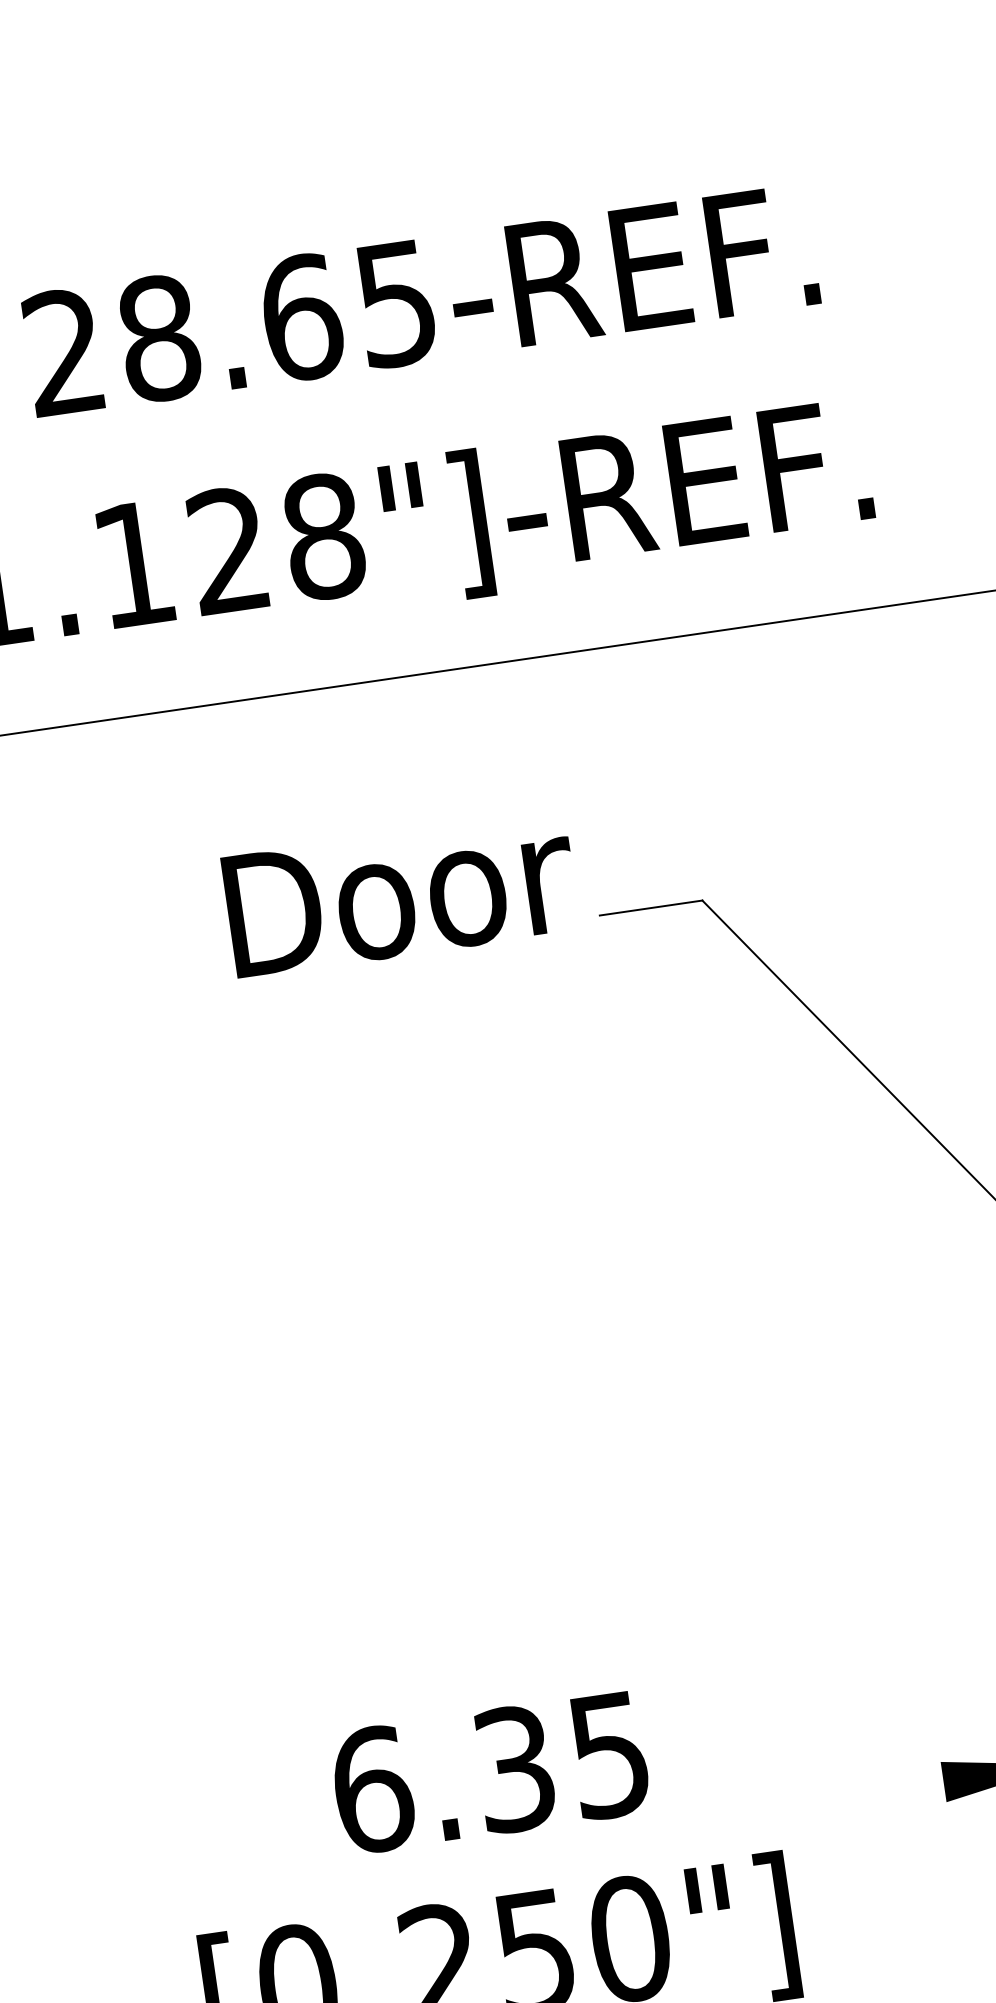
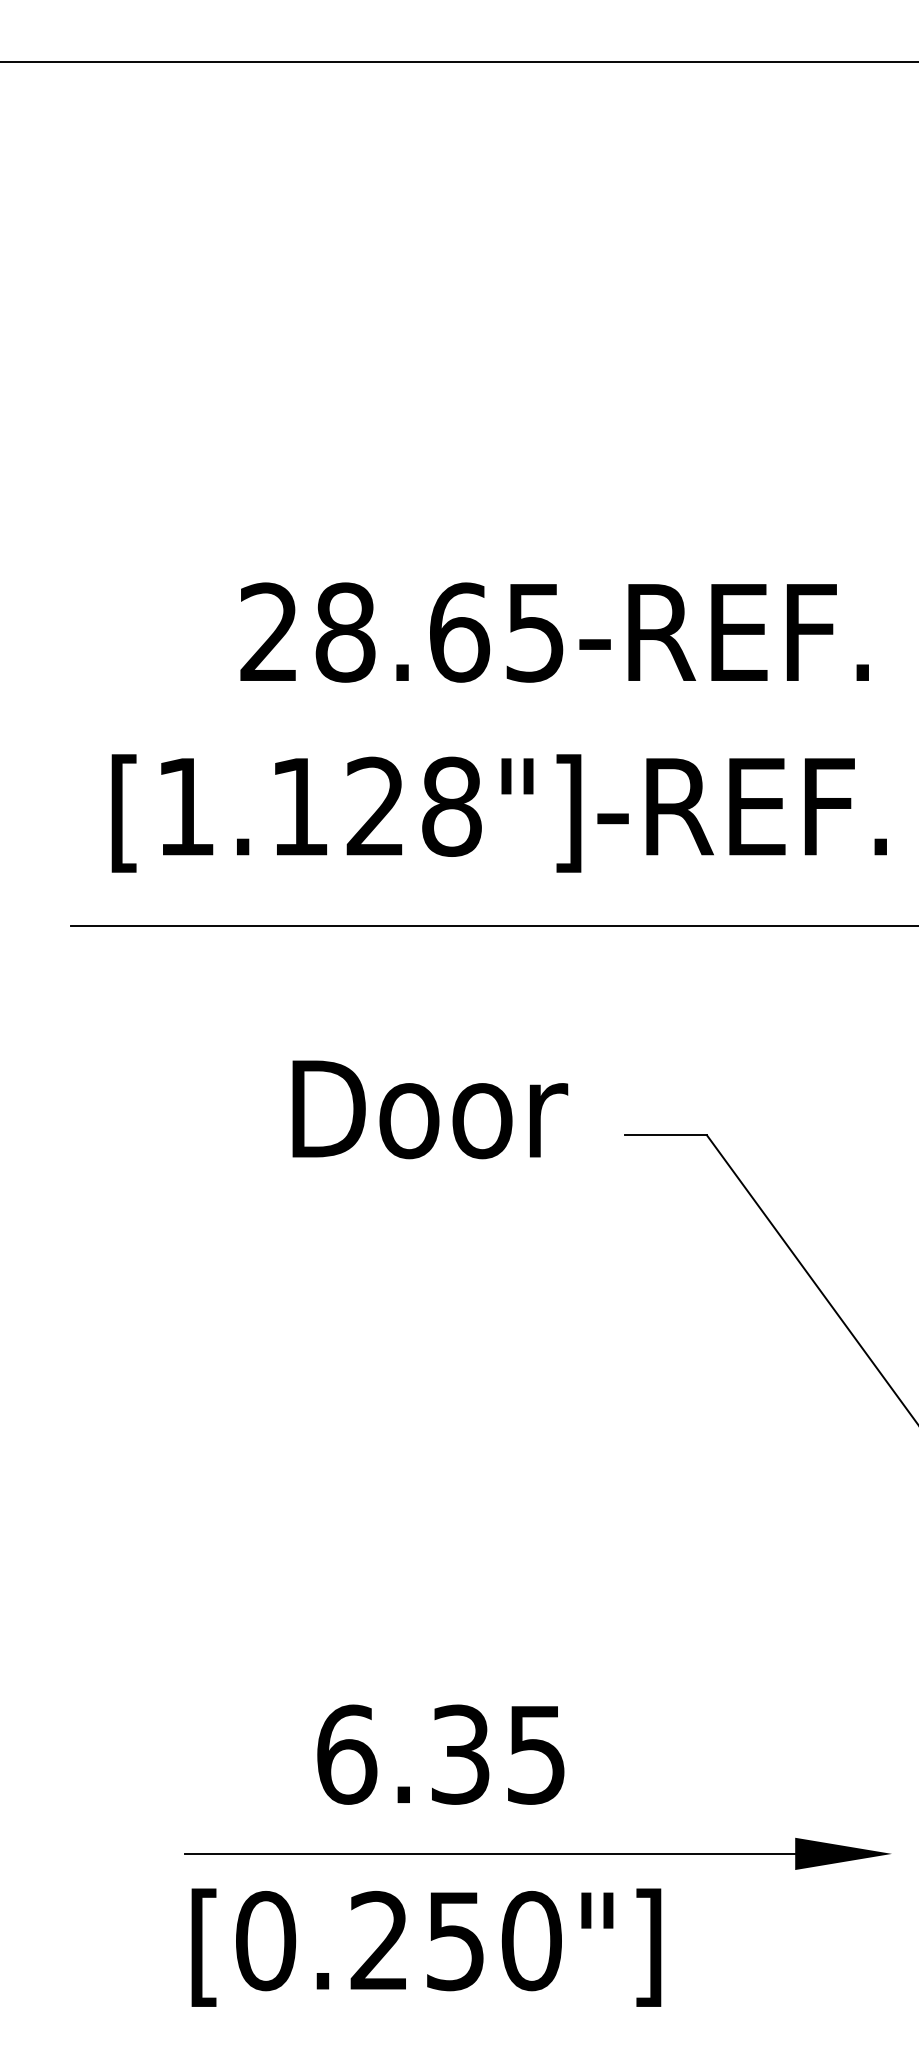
text: (401, 893) -> (430, 1109), moved
text: (489, 1772) -> (440, 1754), moved
line: (562, 1837) -> (490, 1853), added

